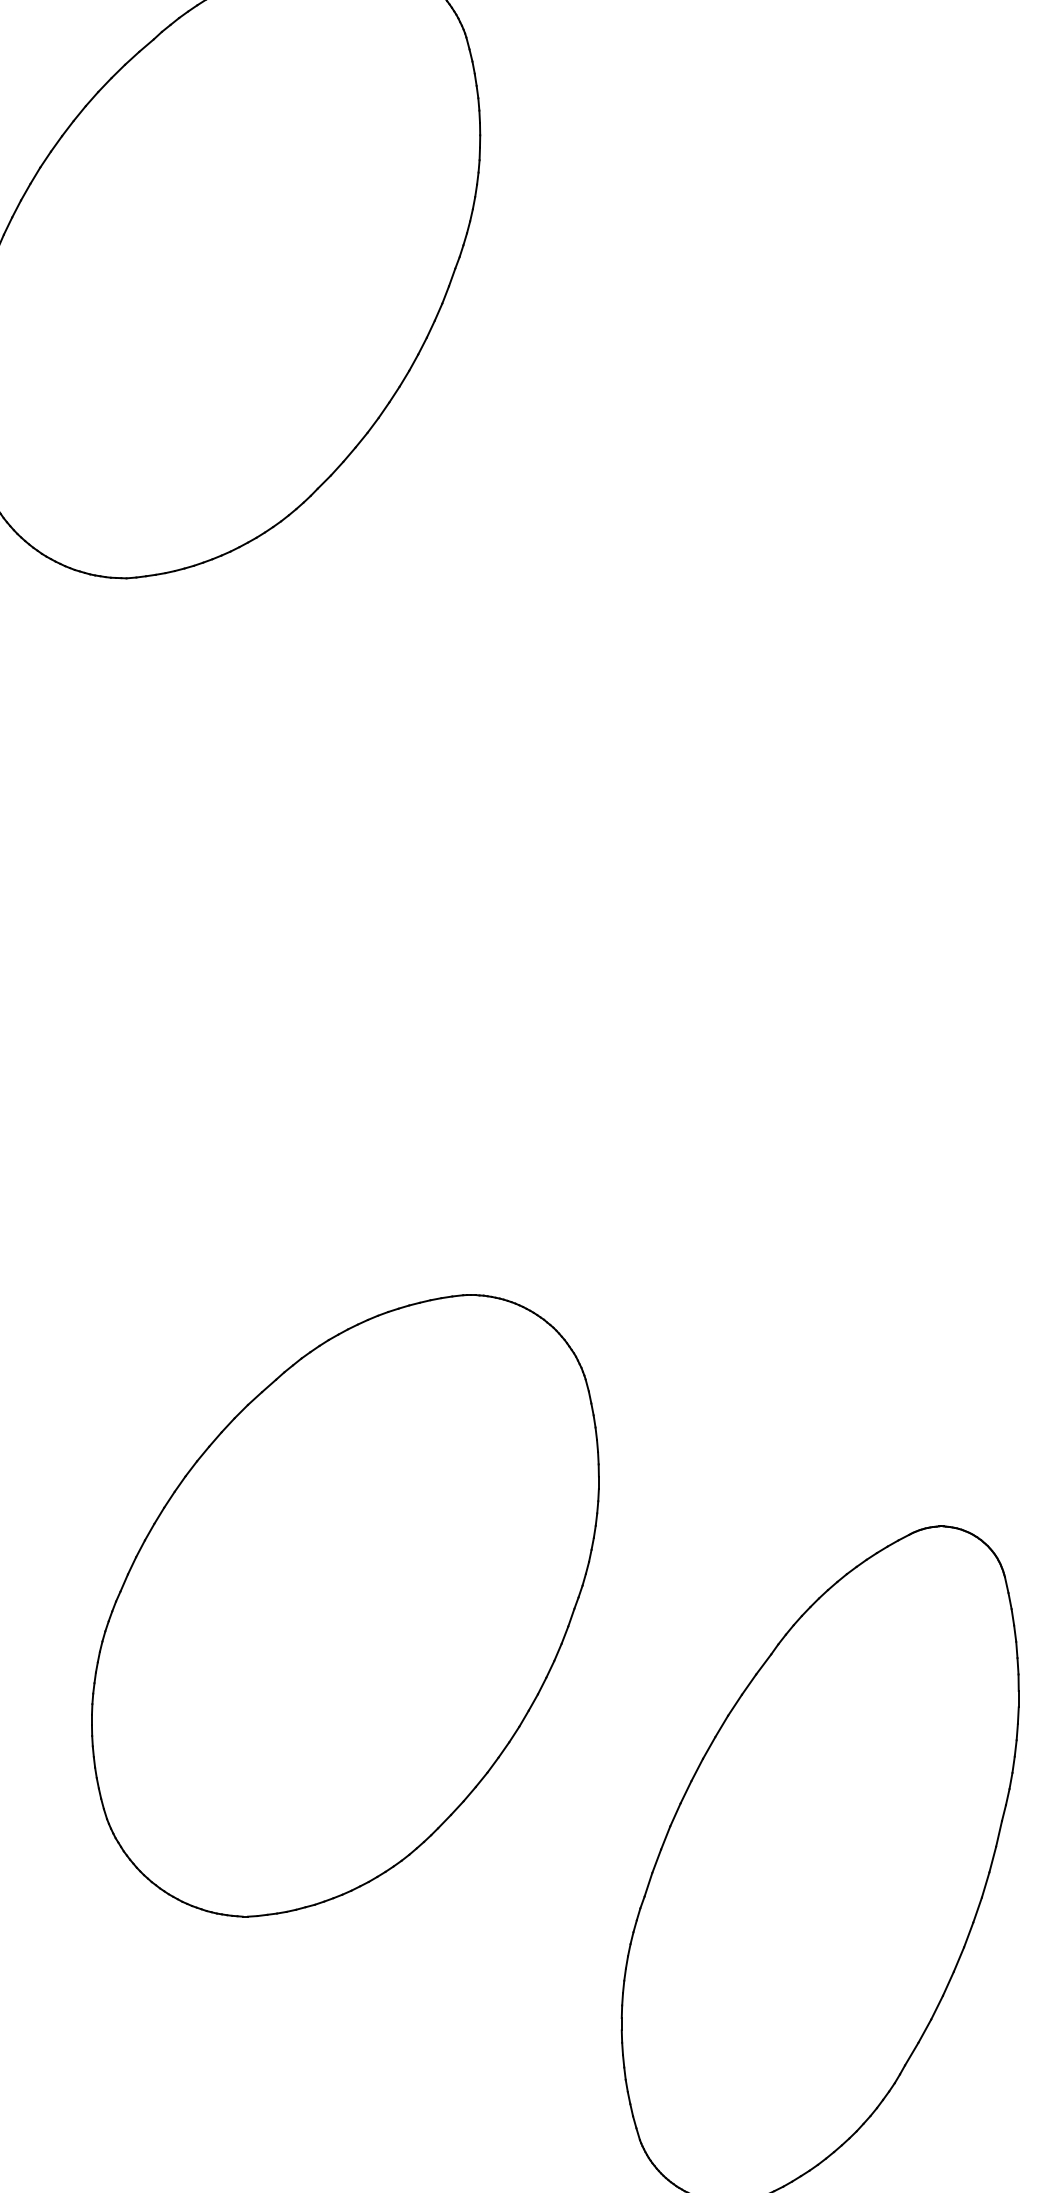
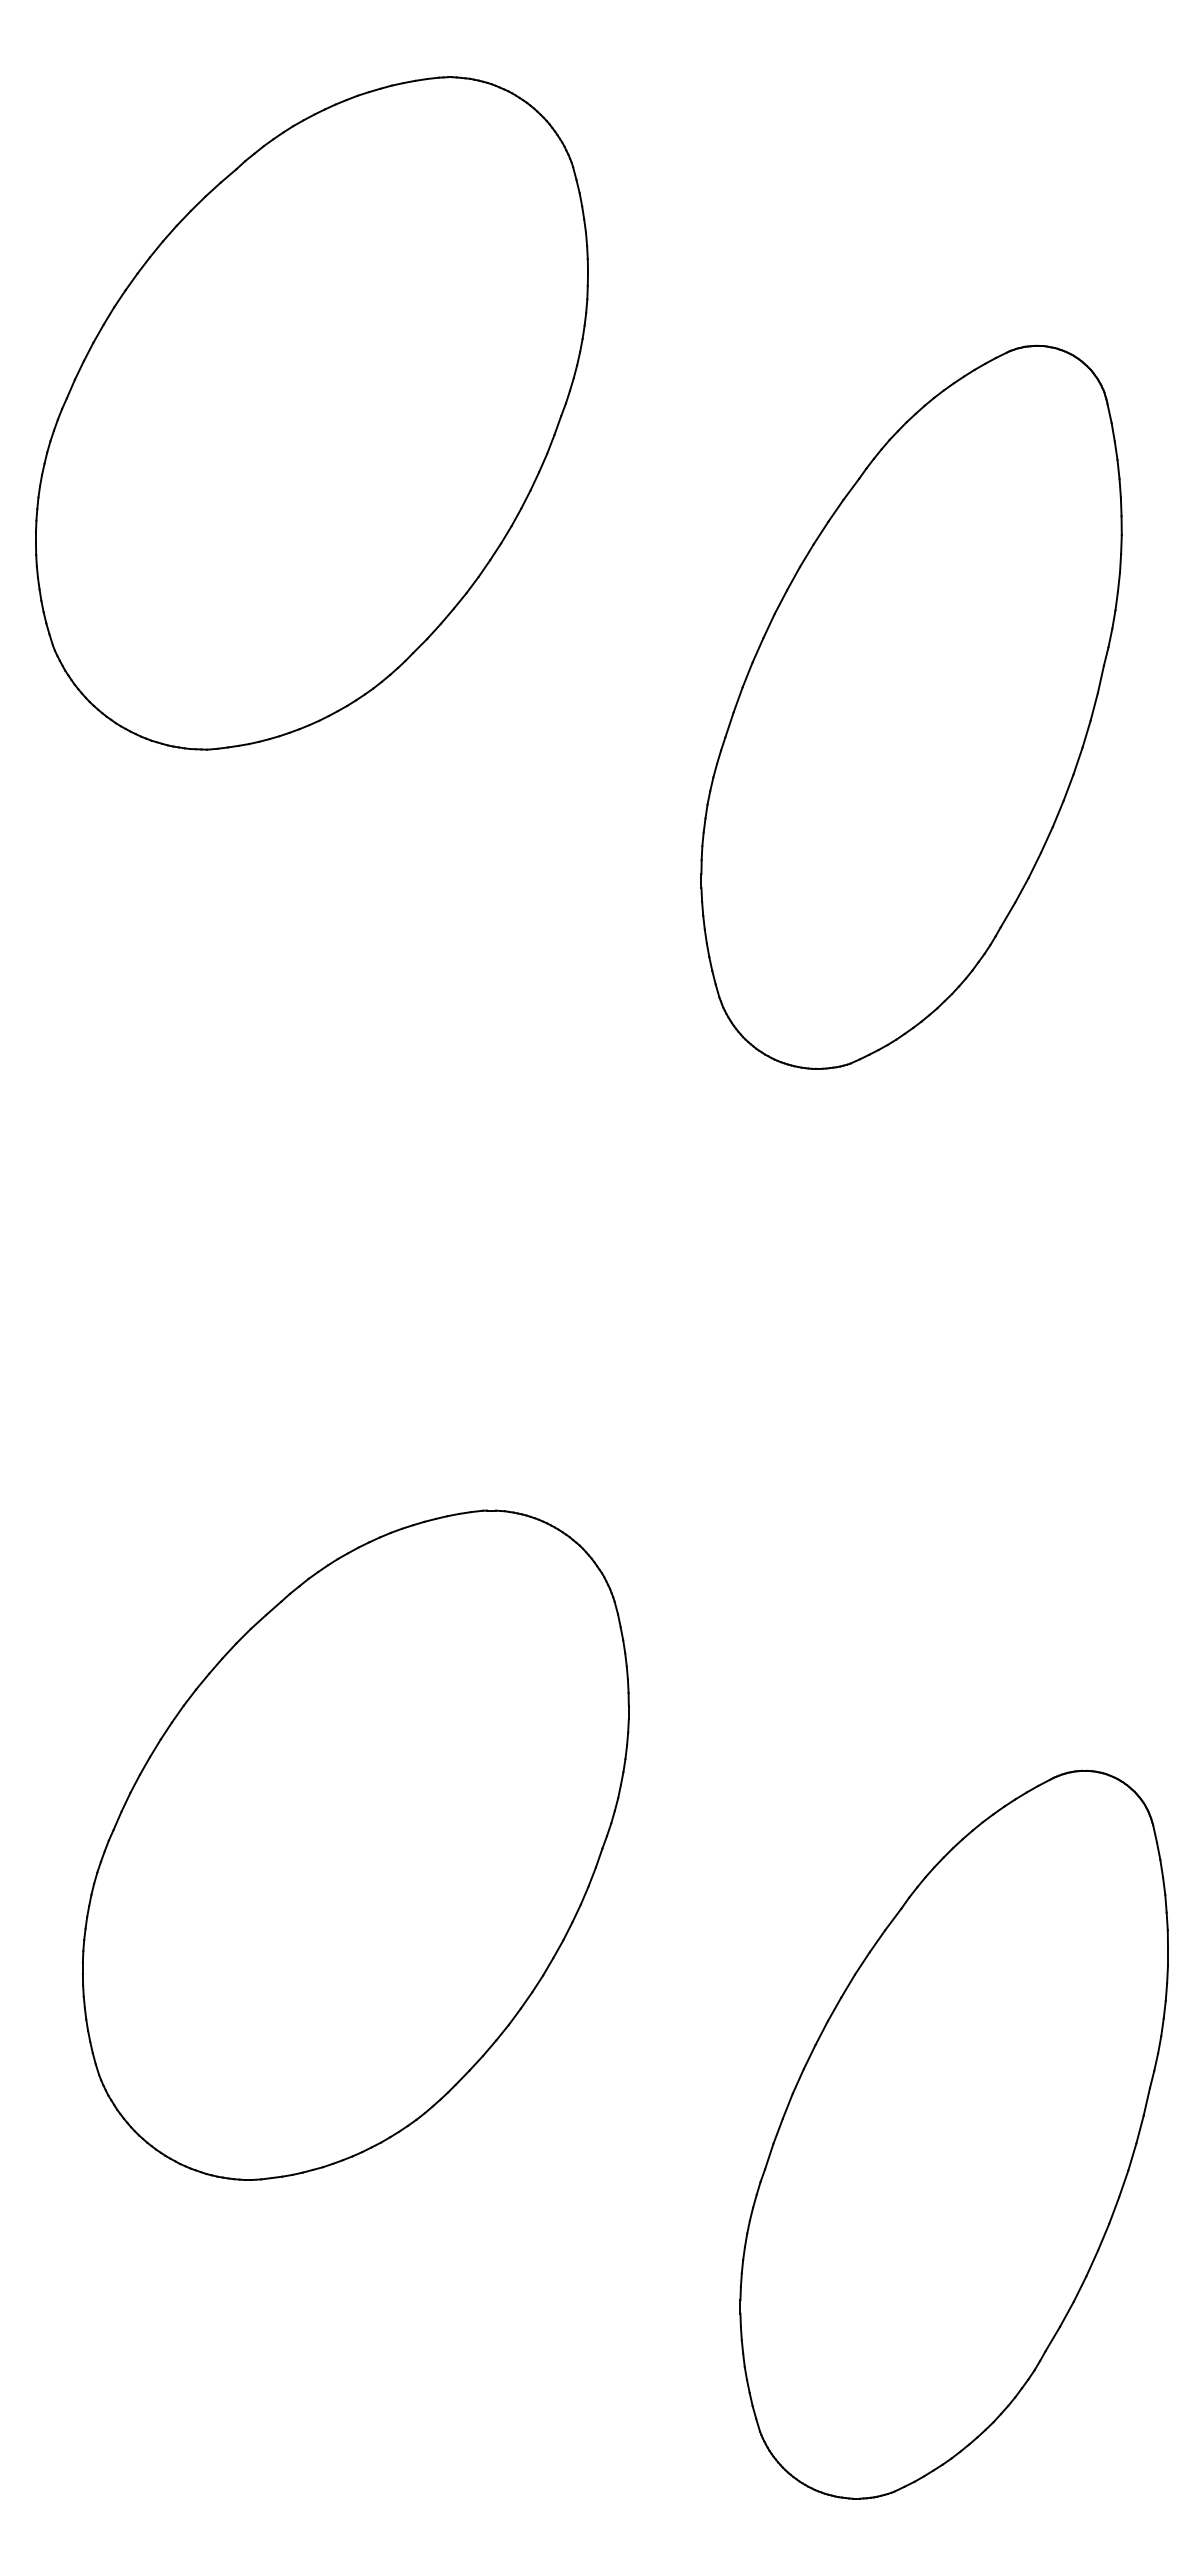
part: (780, 538) -> (911, 706), added
part: (345, 1605) -> (355, 1844), moved

